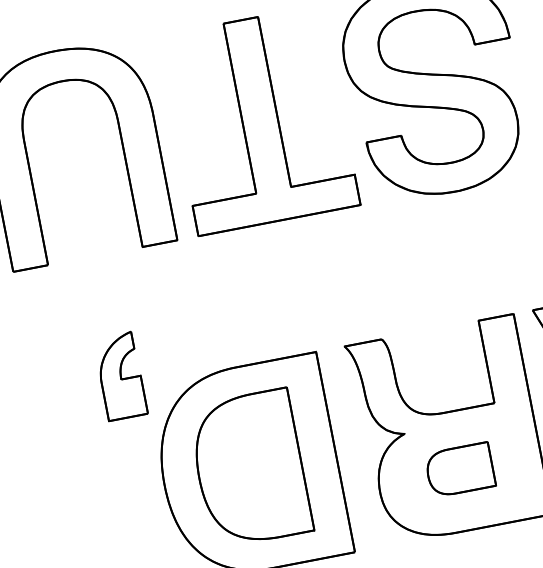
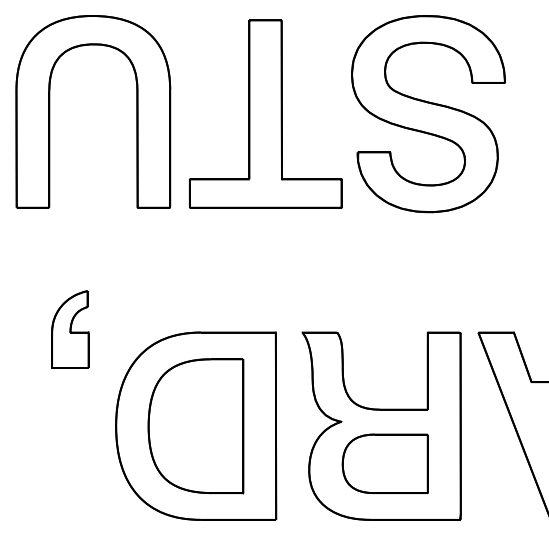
part: (120, 376) -> (70, 329), moved
part: (459, 469) -> (384, 463), size x1.43

